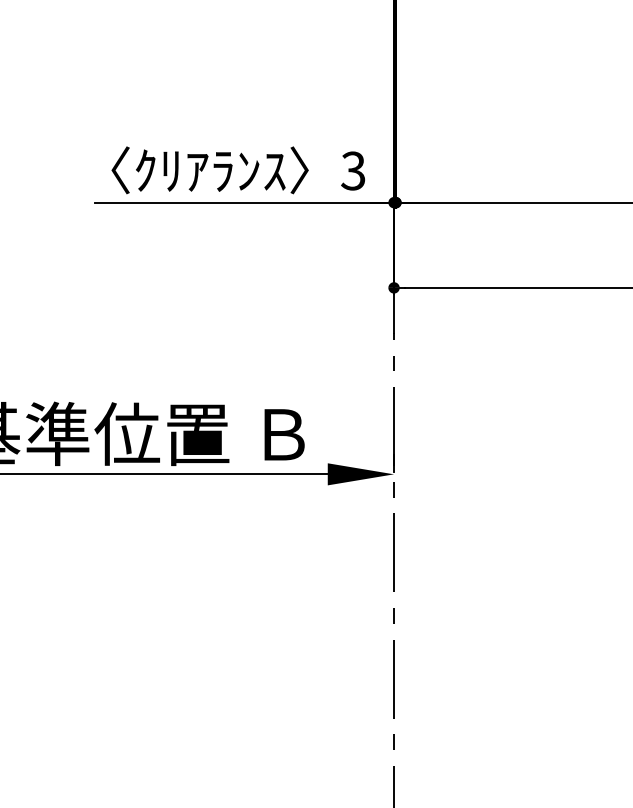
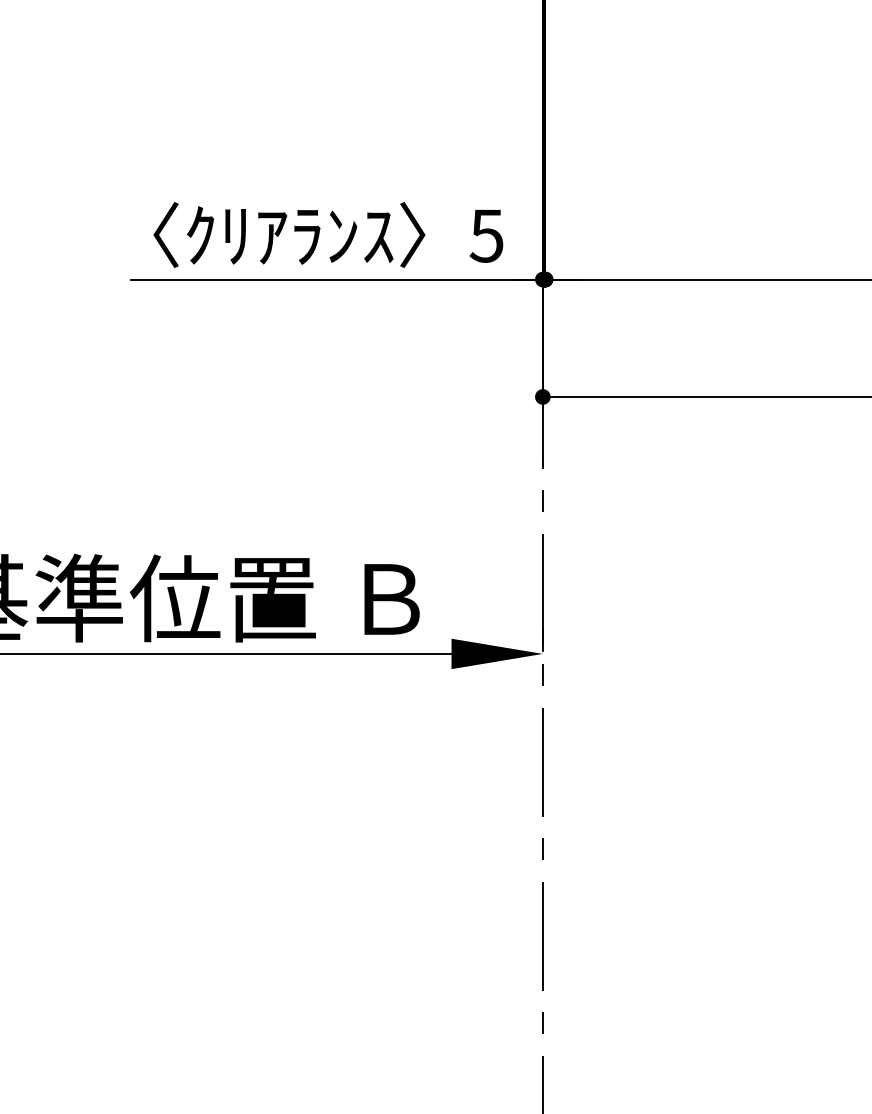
text: (353, 170) -> (486, 235), 3 -> 5

